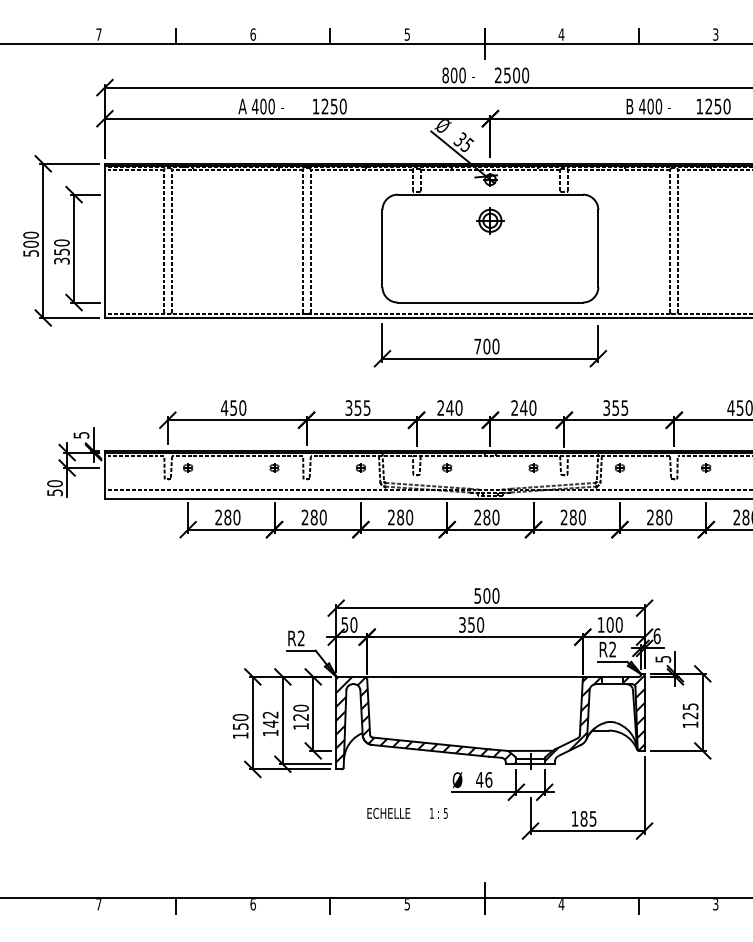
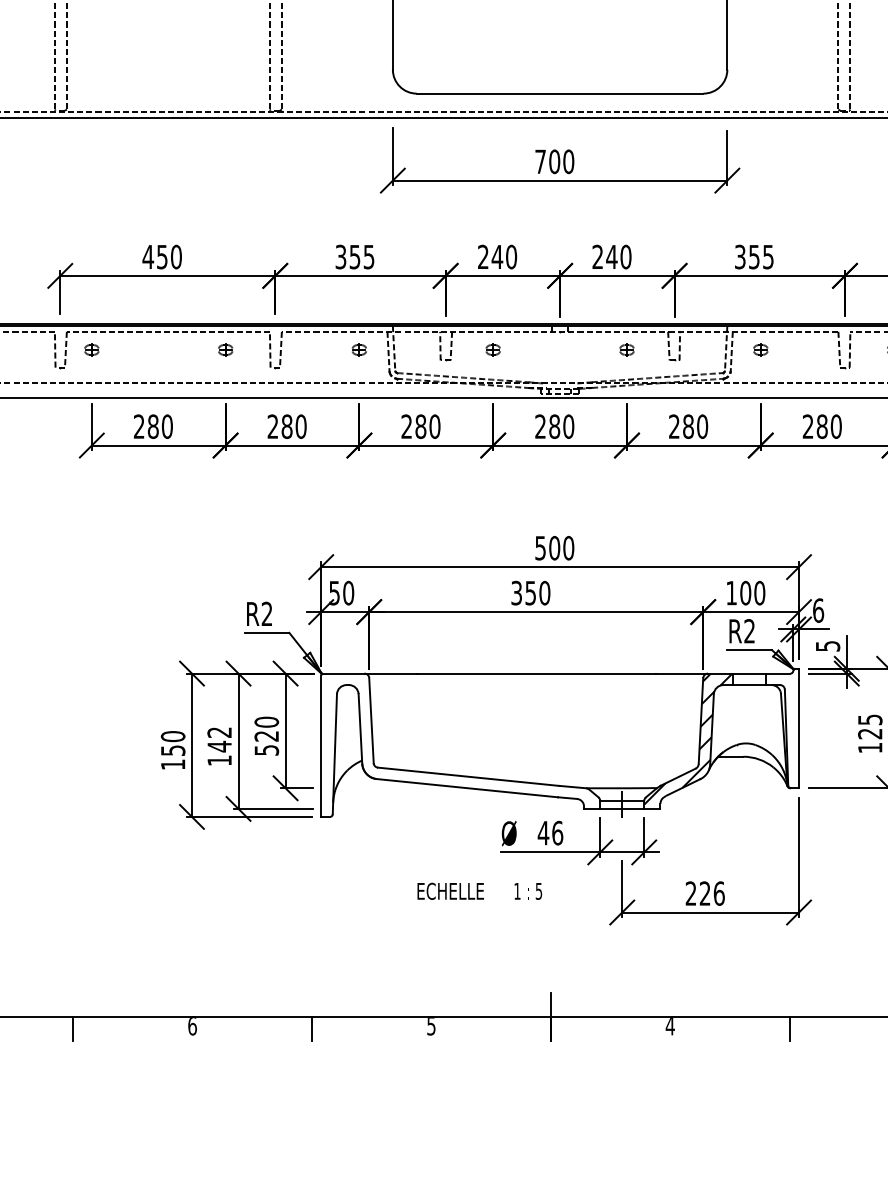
hatch: (633, 712) -> (781, 728), removed
hatch: (426, 720) -> (461, 741), removed
text: (300, 726) -> (265, 750), 120 -> 520
text: (407, 813) -> (479, 891), moved
text: (583, 818) -> (704, 893), 185 -> 226

